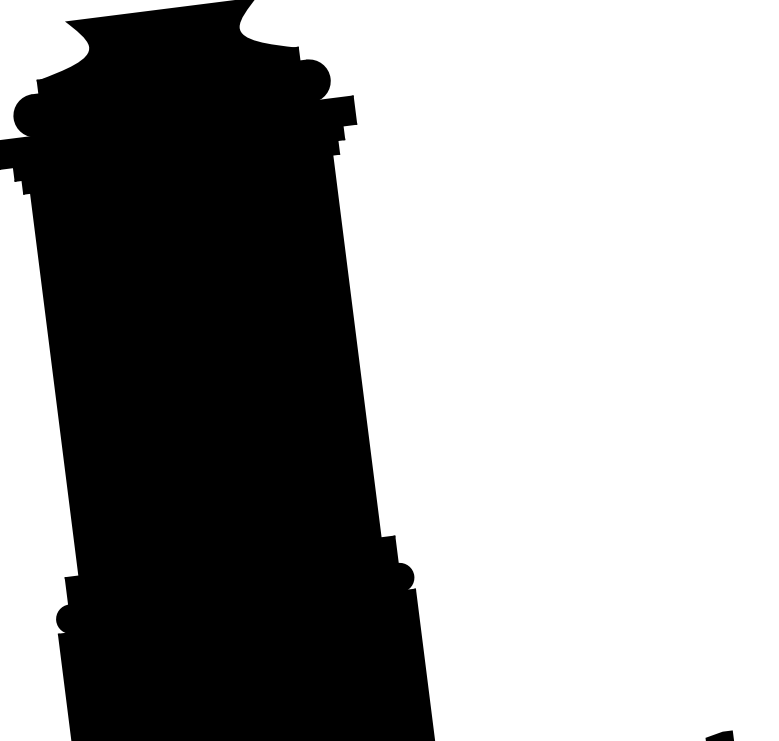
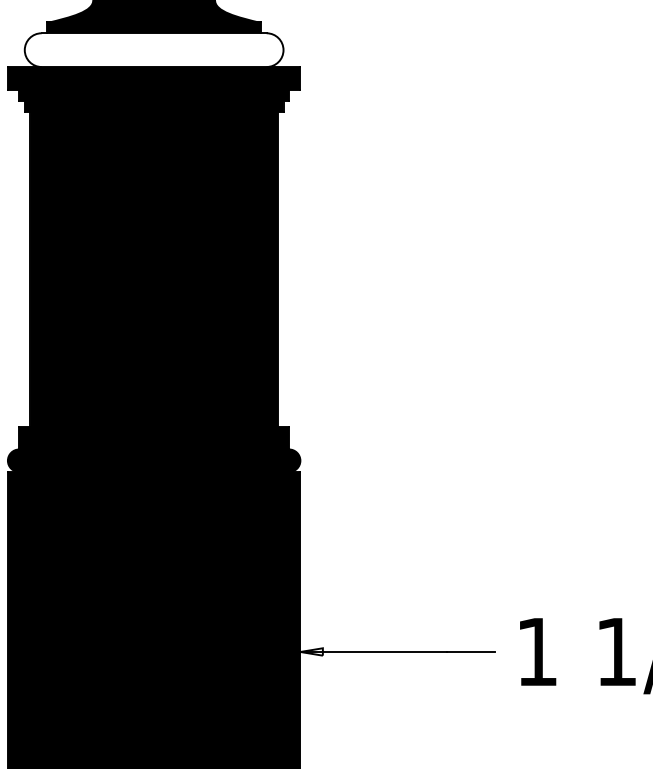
fill: (171, 98) -> (153, 50), removed

